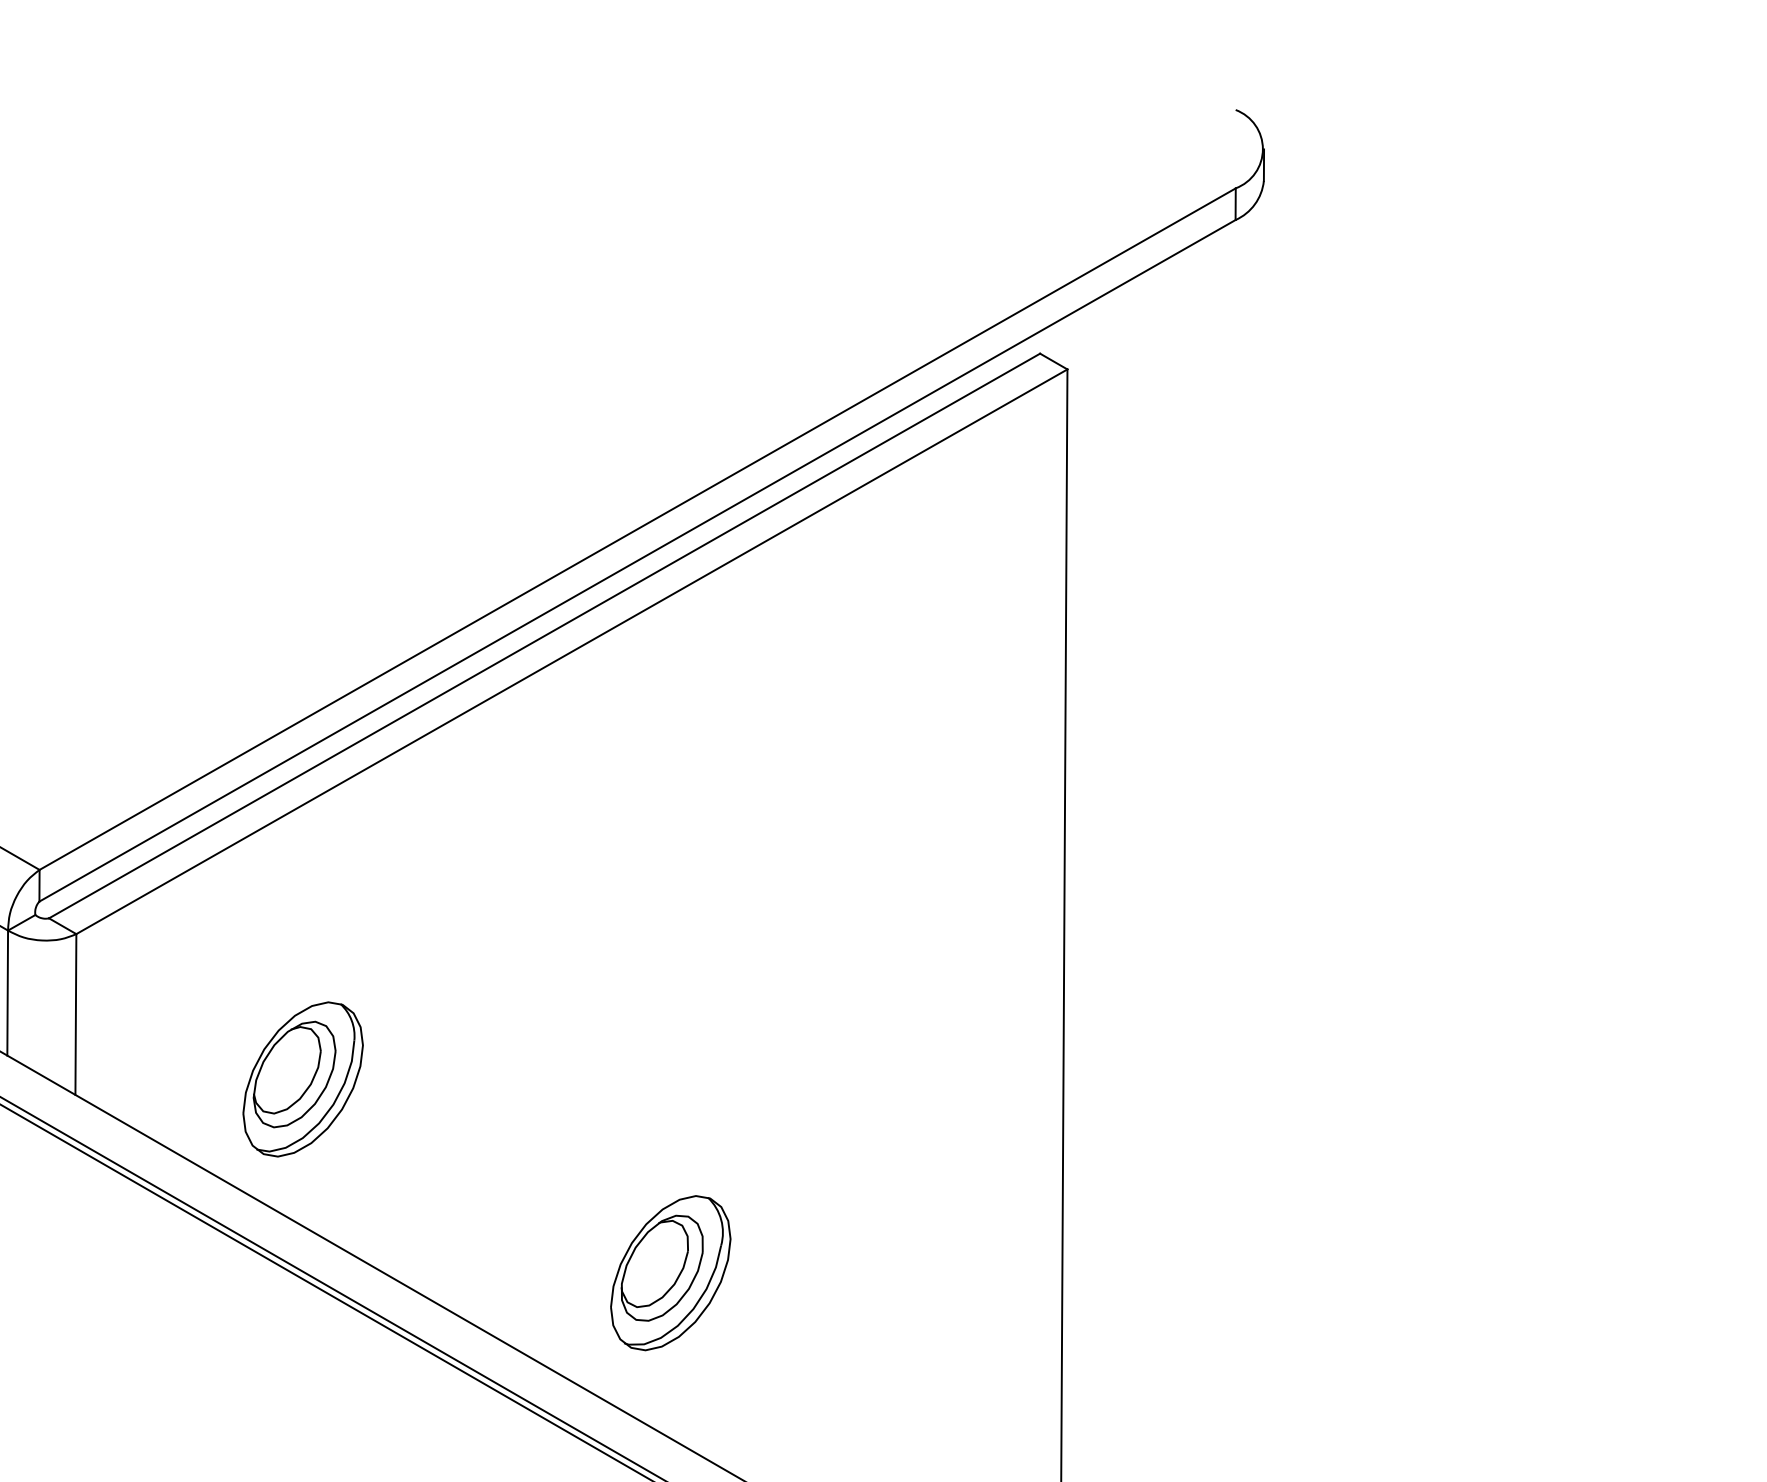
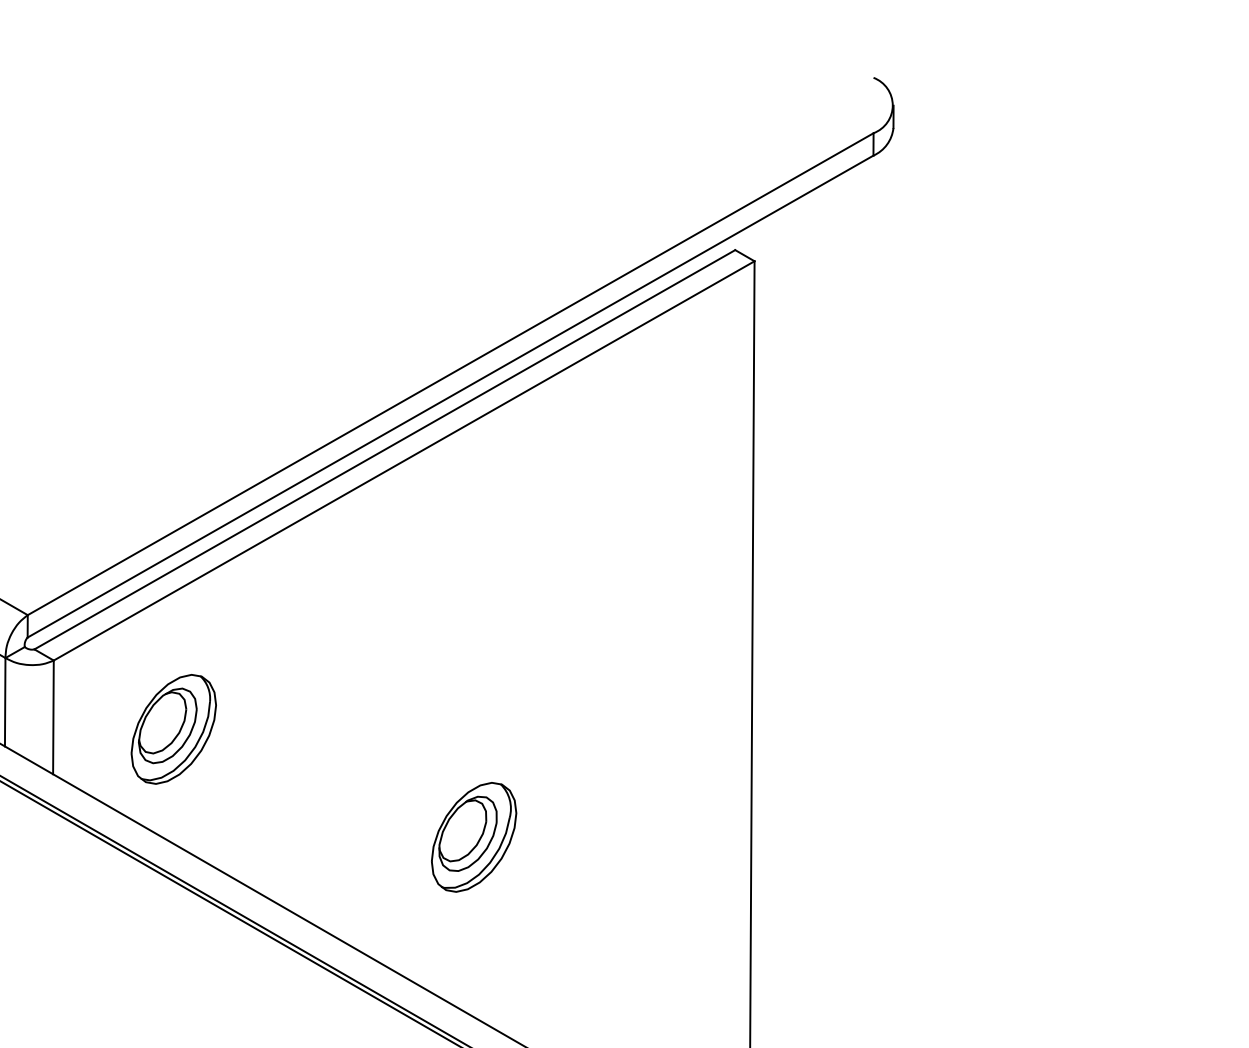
part: (302, 1079) -> (173, 729), moved
part: (670, 1273) -> (473, 837), moved

